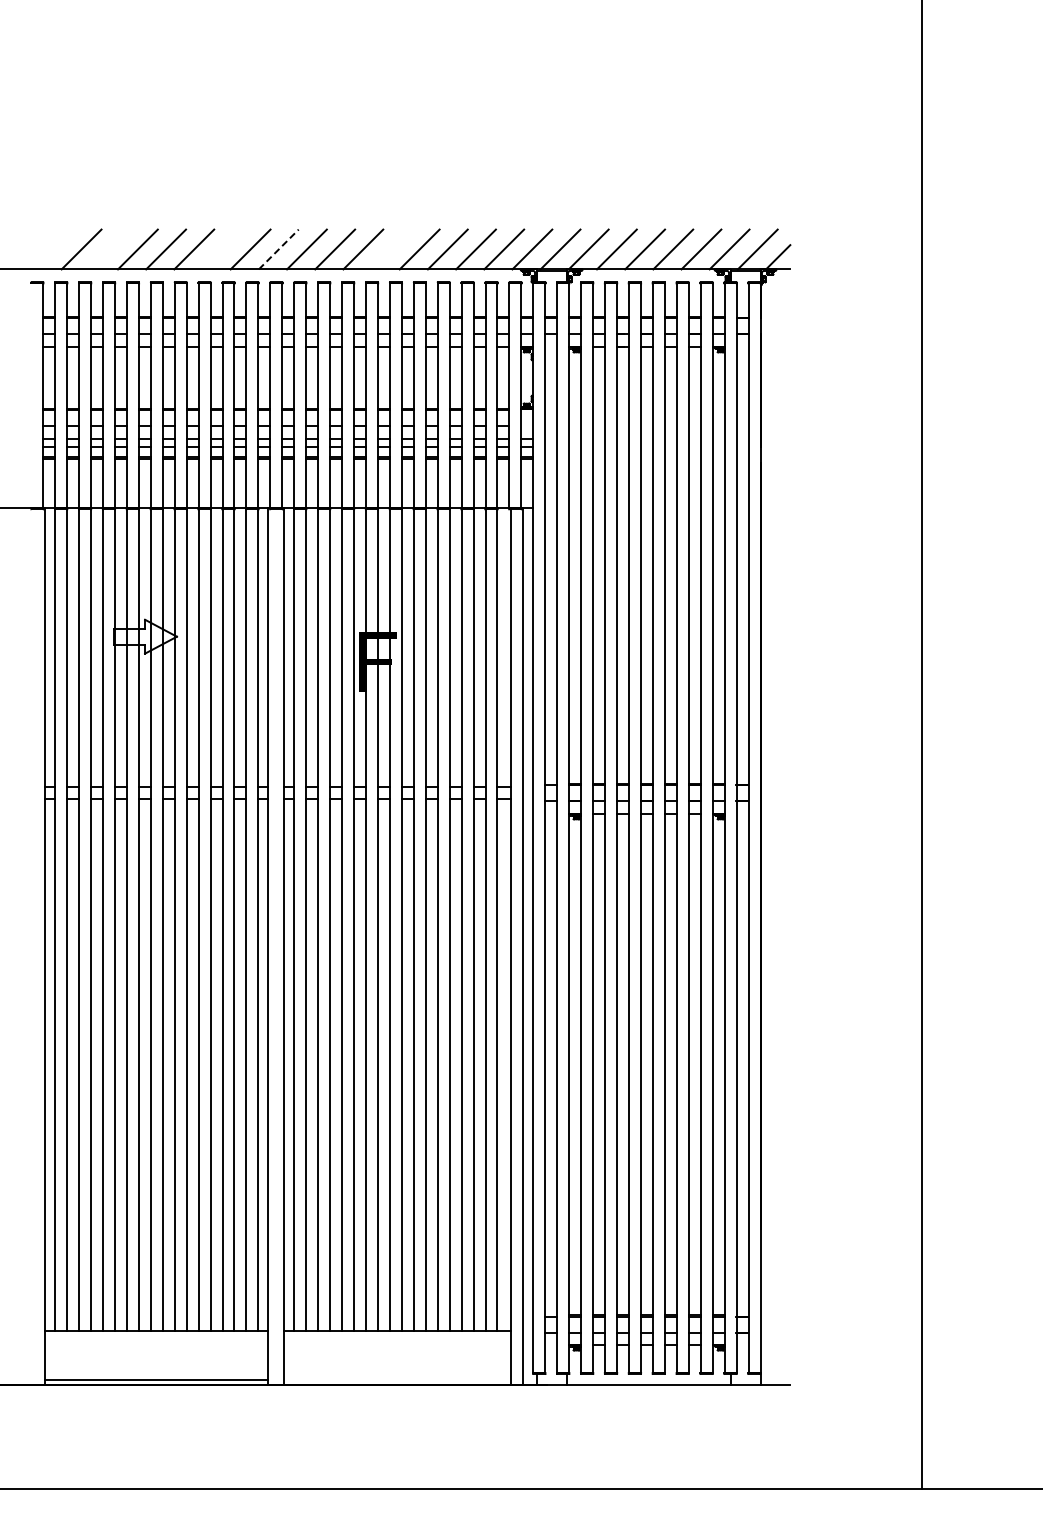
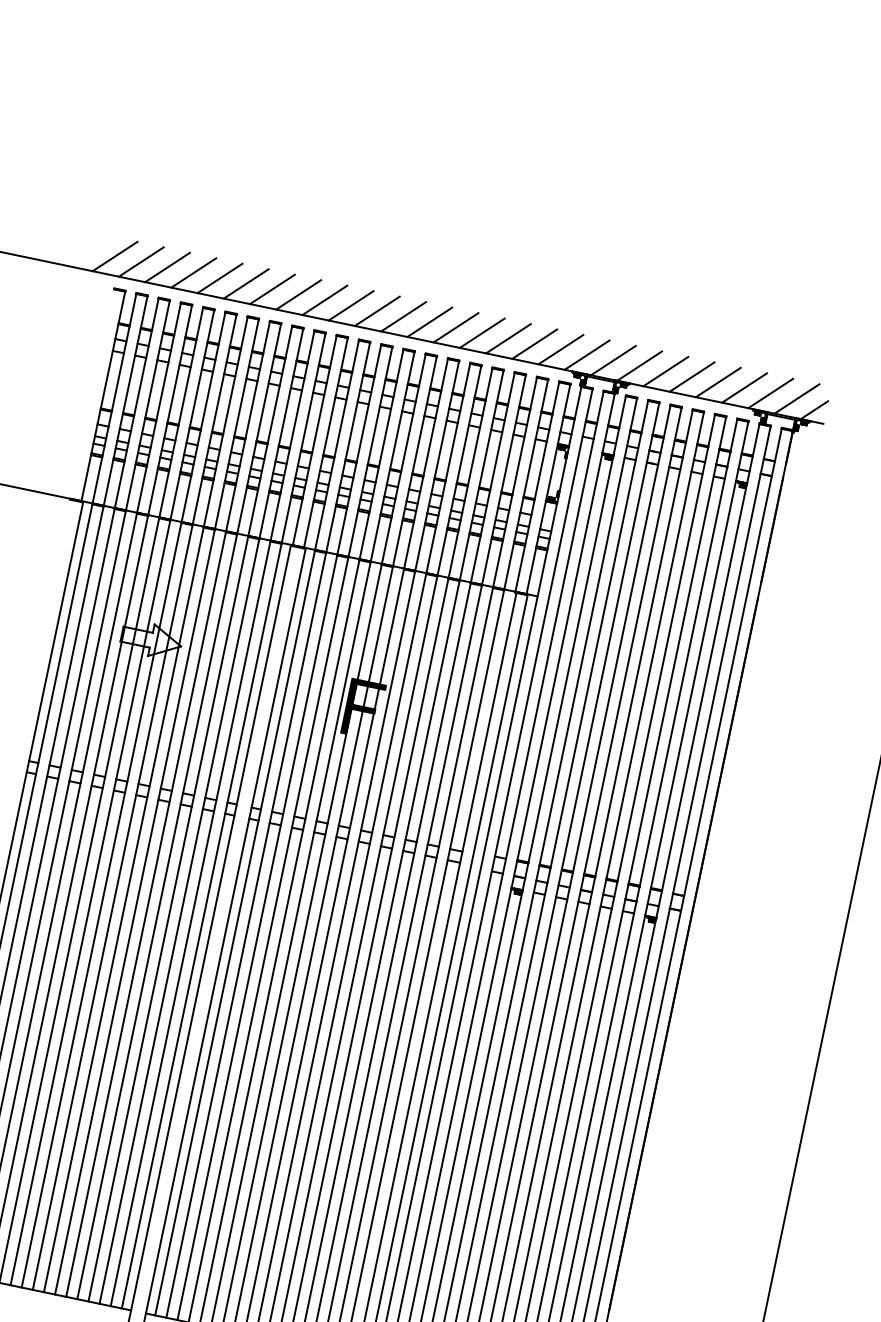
line: (25, 249) -> (115, 256), added
line: (53, 249) -> (141, 262), added
line: (109, 249) -> (193, 272), added
line: (222, 249) -> (298, 294), added
line: (279, 249) -> (351, 305), dashed -> solid
line: (391, 249) -> (456, 327), added

